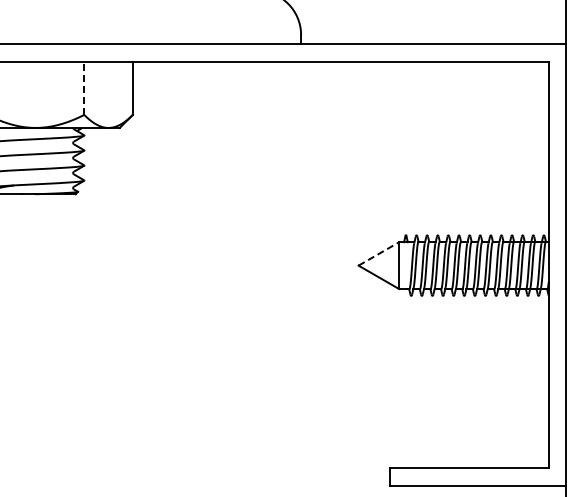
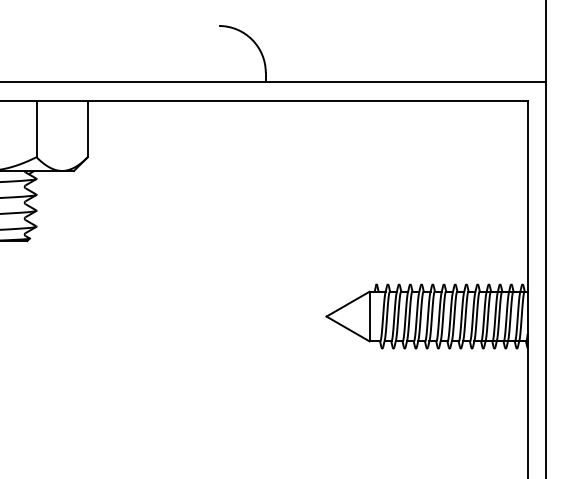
line: (84, 88) -> (36, 129), dashed -> solid
line: (379, 253) -> (348, 303), dashed -> solid

